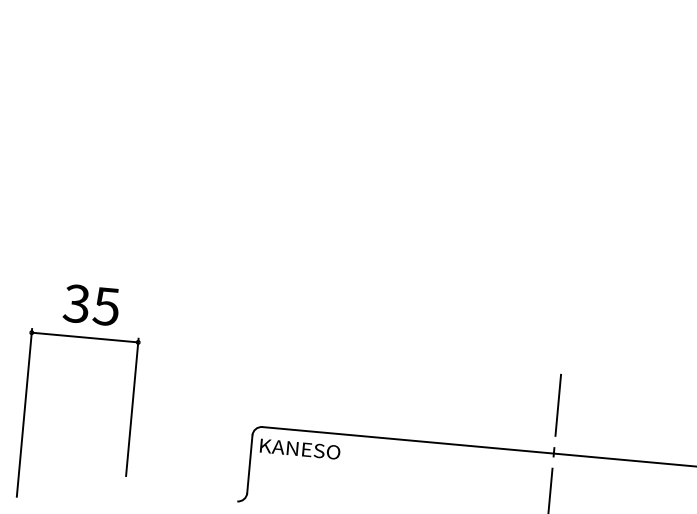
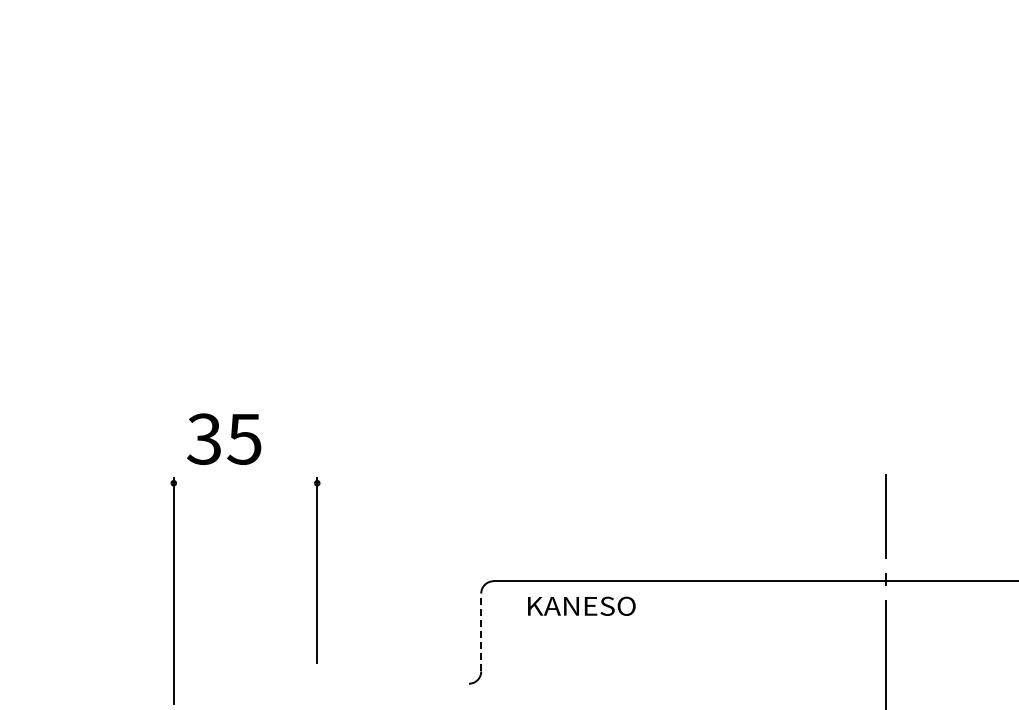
text: (91, 304) -> (224, 438), moved
line: (84, 337) -> (245, 483), removed
text: (300, 448) -> (581, 605), moved
line: (250, 464) -> (481, 632), solid -> dashed

